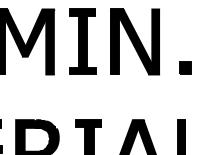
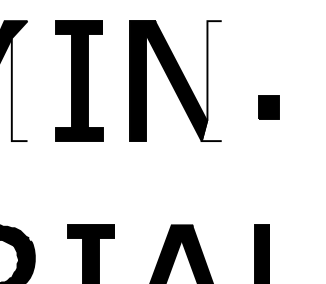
fill: (50, 41) -> (19, 80), removed
fill: (154, 41) -> (211, 80), removed
part: (185, 67) -> (268, 106), moved

